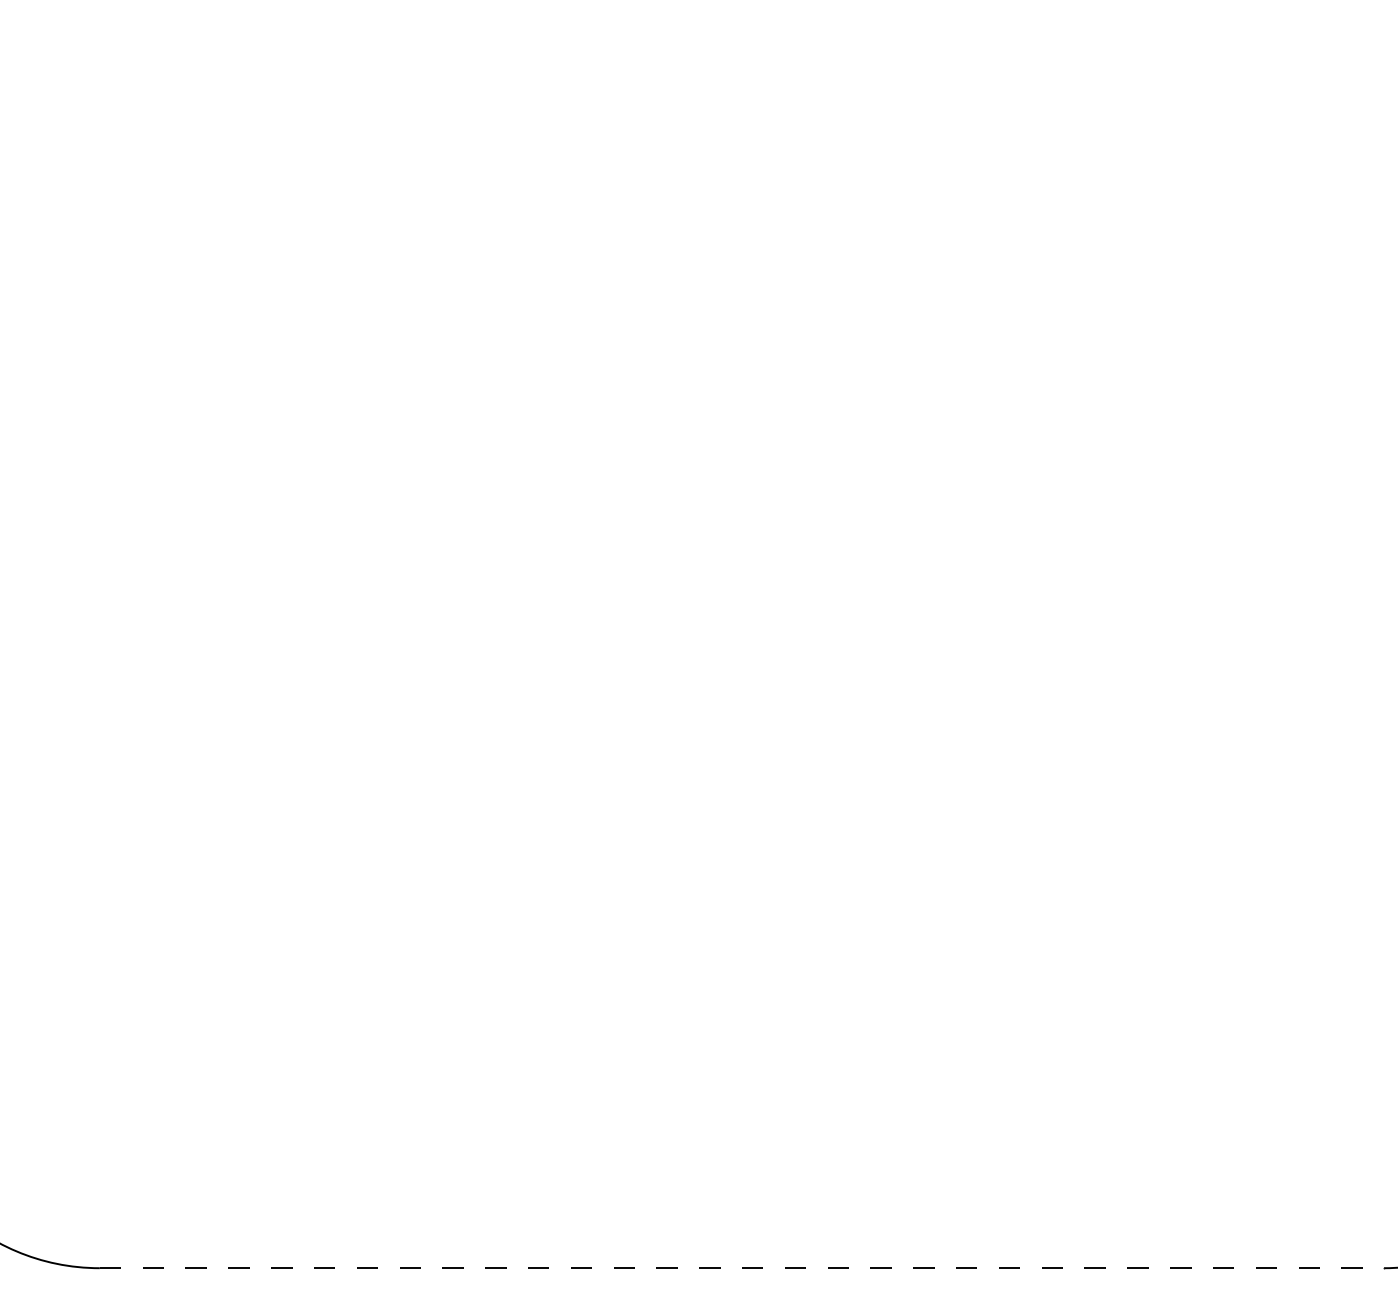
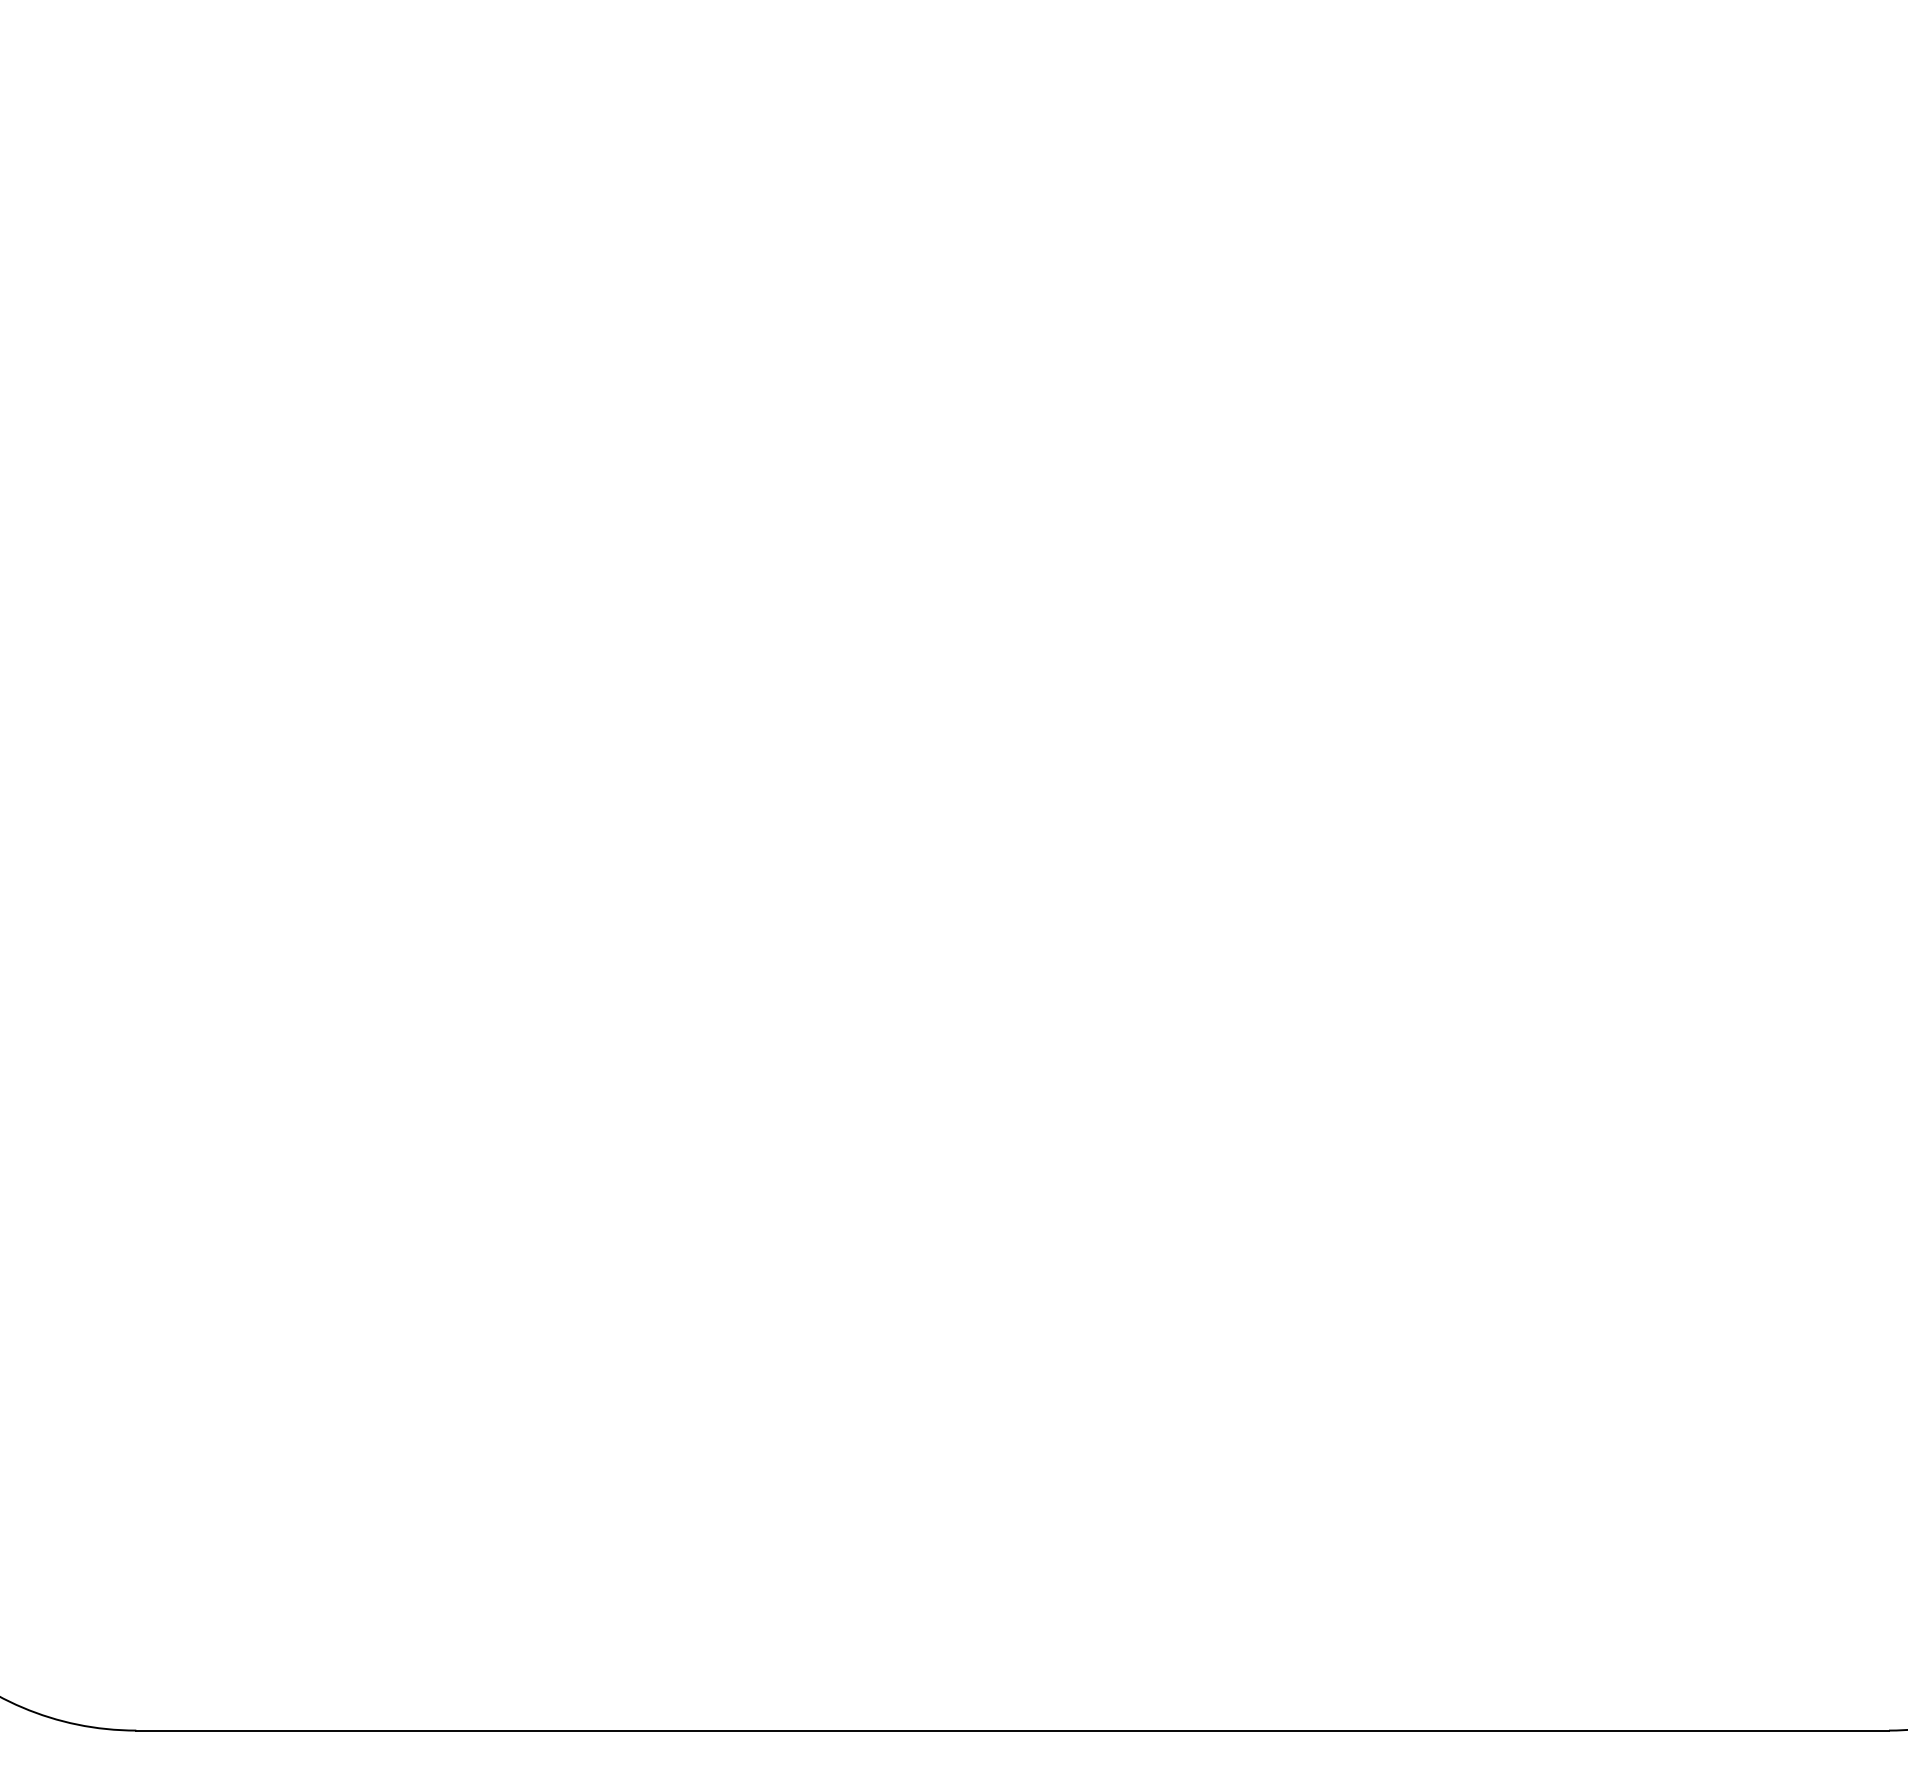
line: (742, 1268) -> (1013, 1730), dashed -> solid

